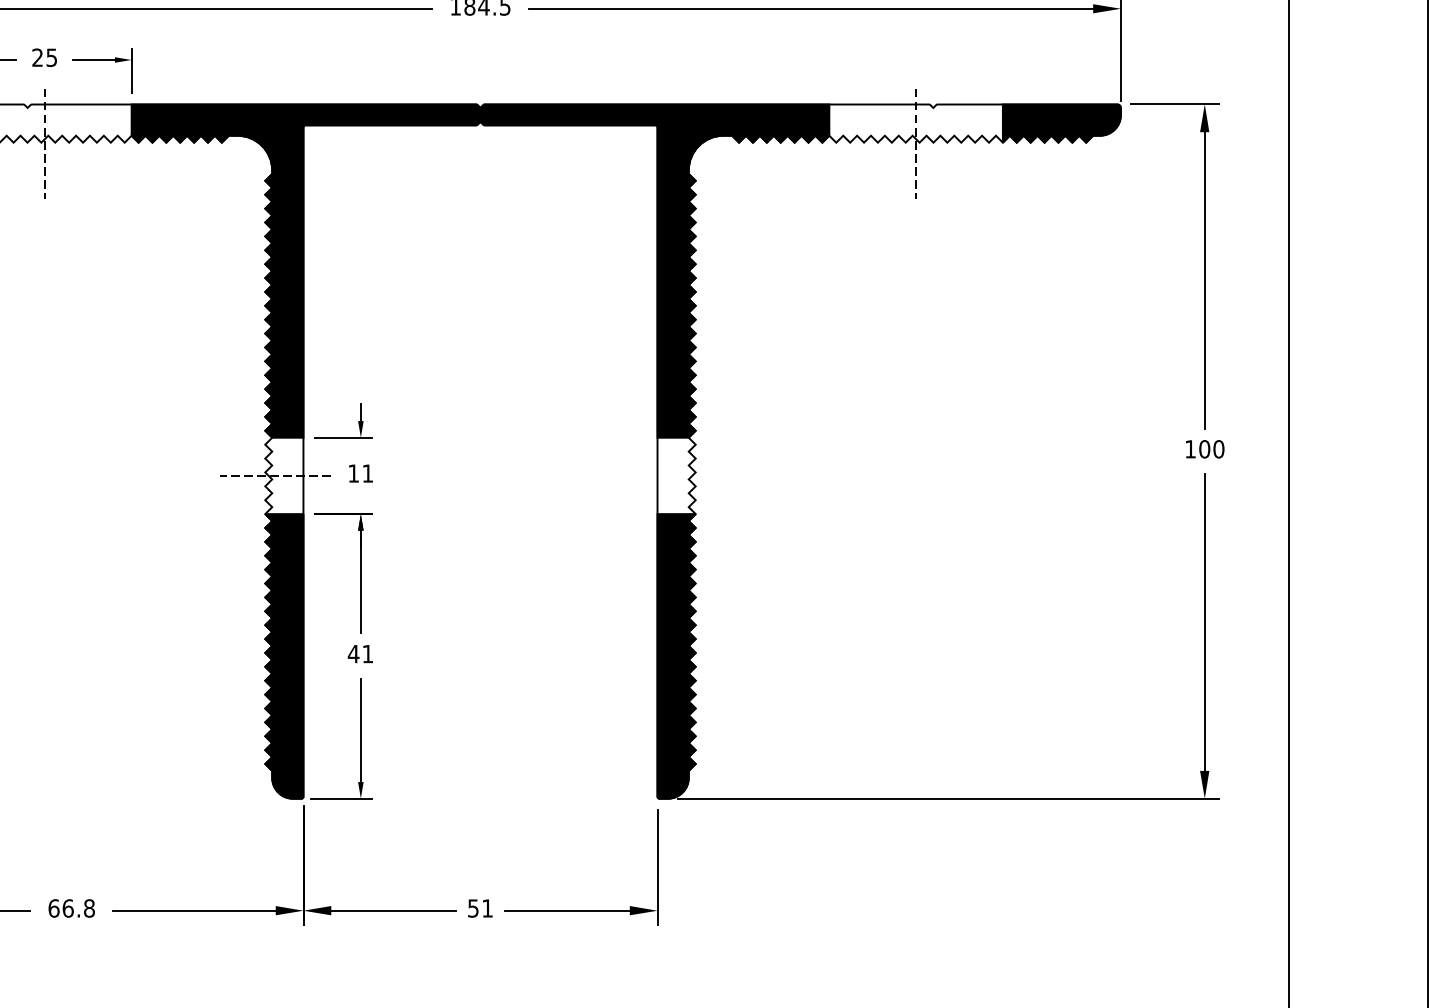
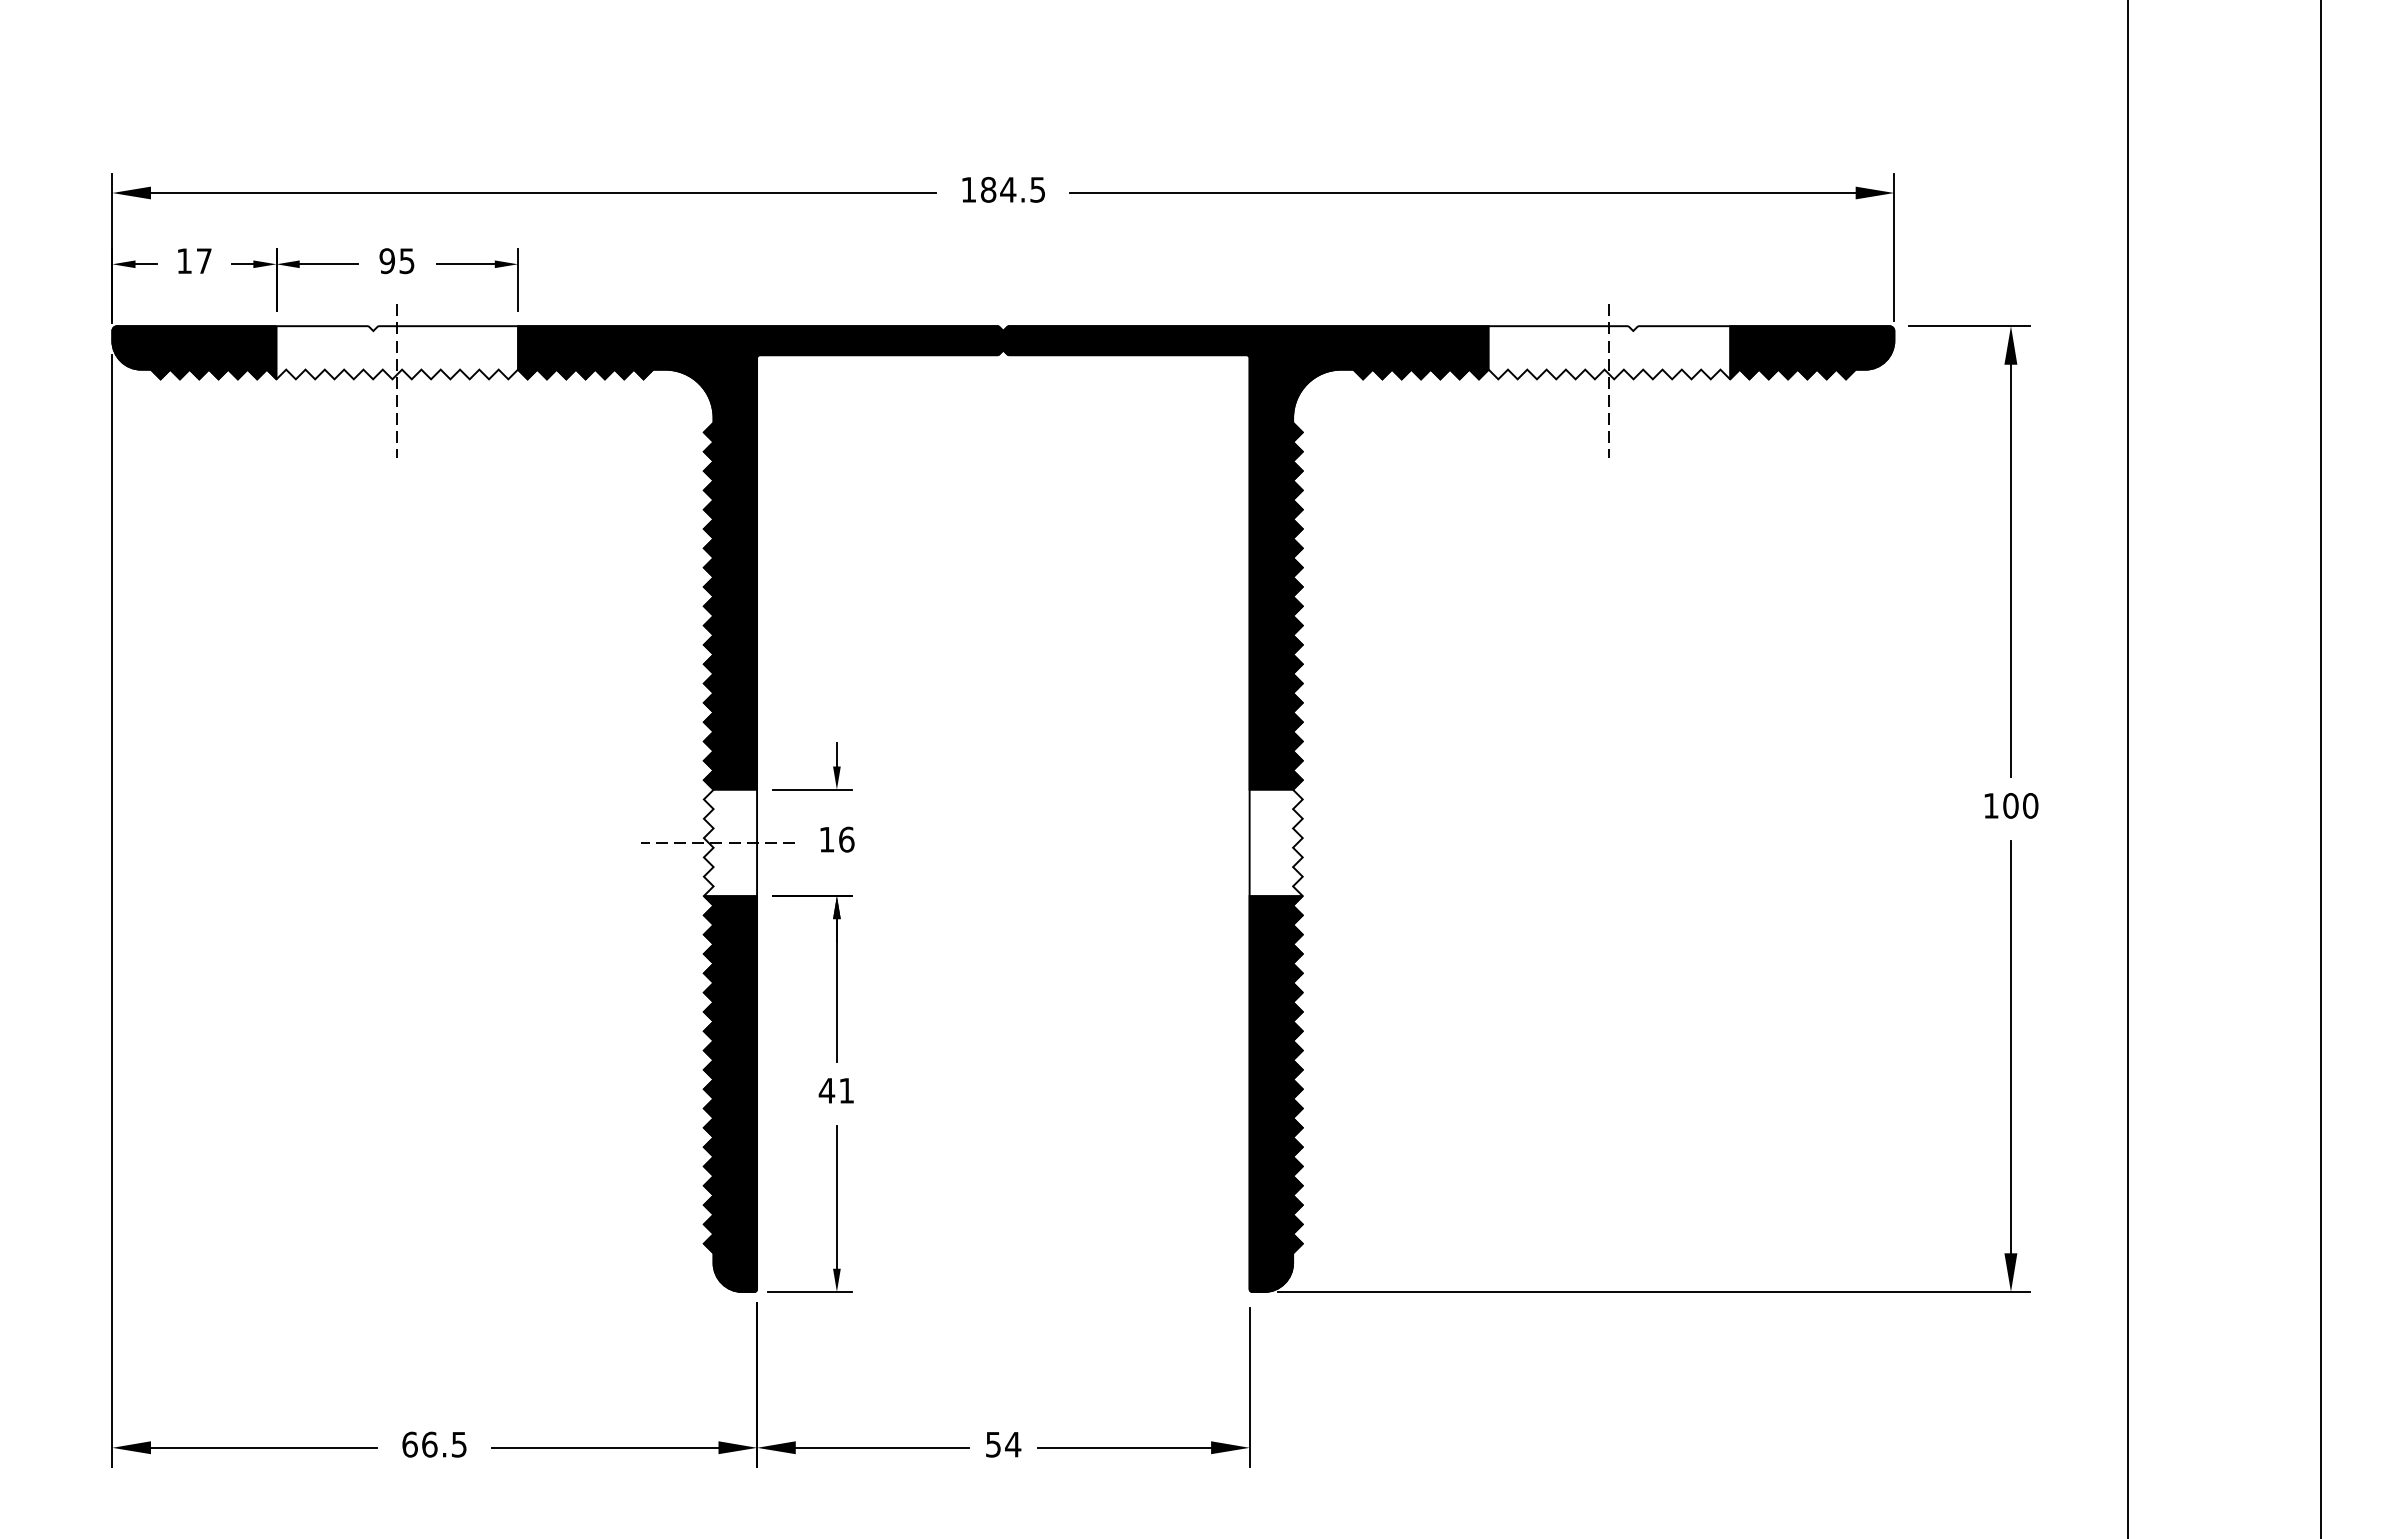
text: (37, 58) -> (386, 261), 25 -> 95
text: (367, 473) -> (846, 839), 11 -> 16
text: (89, 908) -> (459, 1444), 66.8 -> 66.5
text: (487, 908) -> (1013, 1444), 51 -> 54

